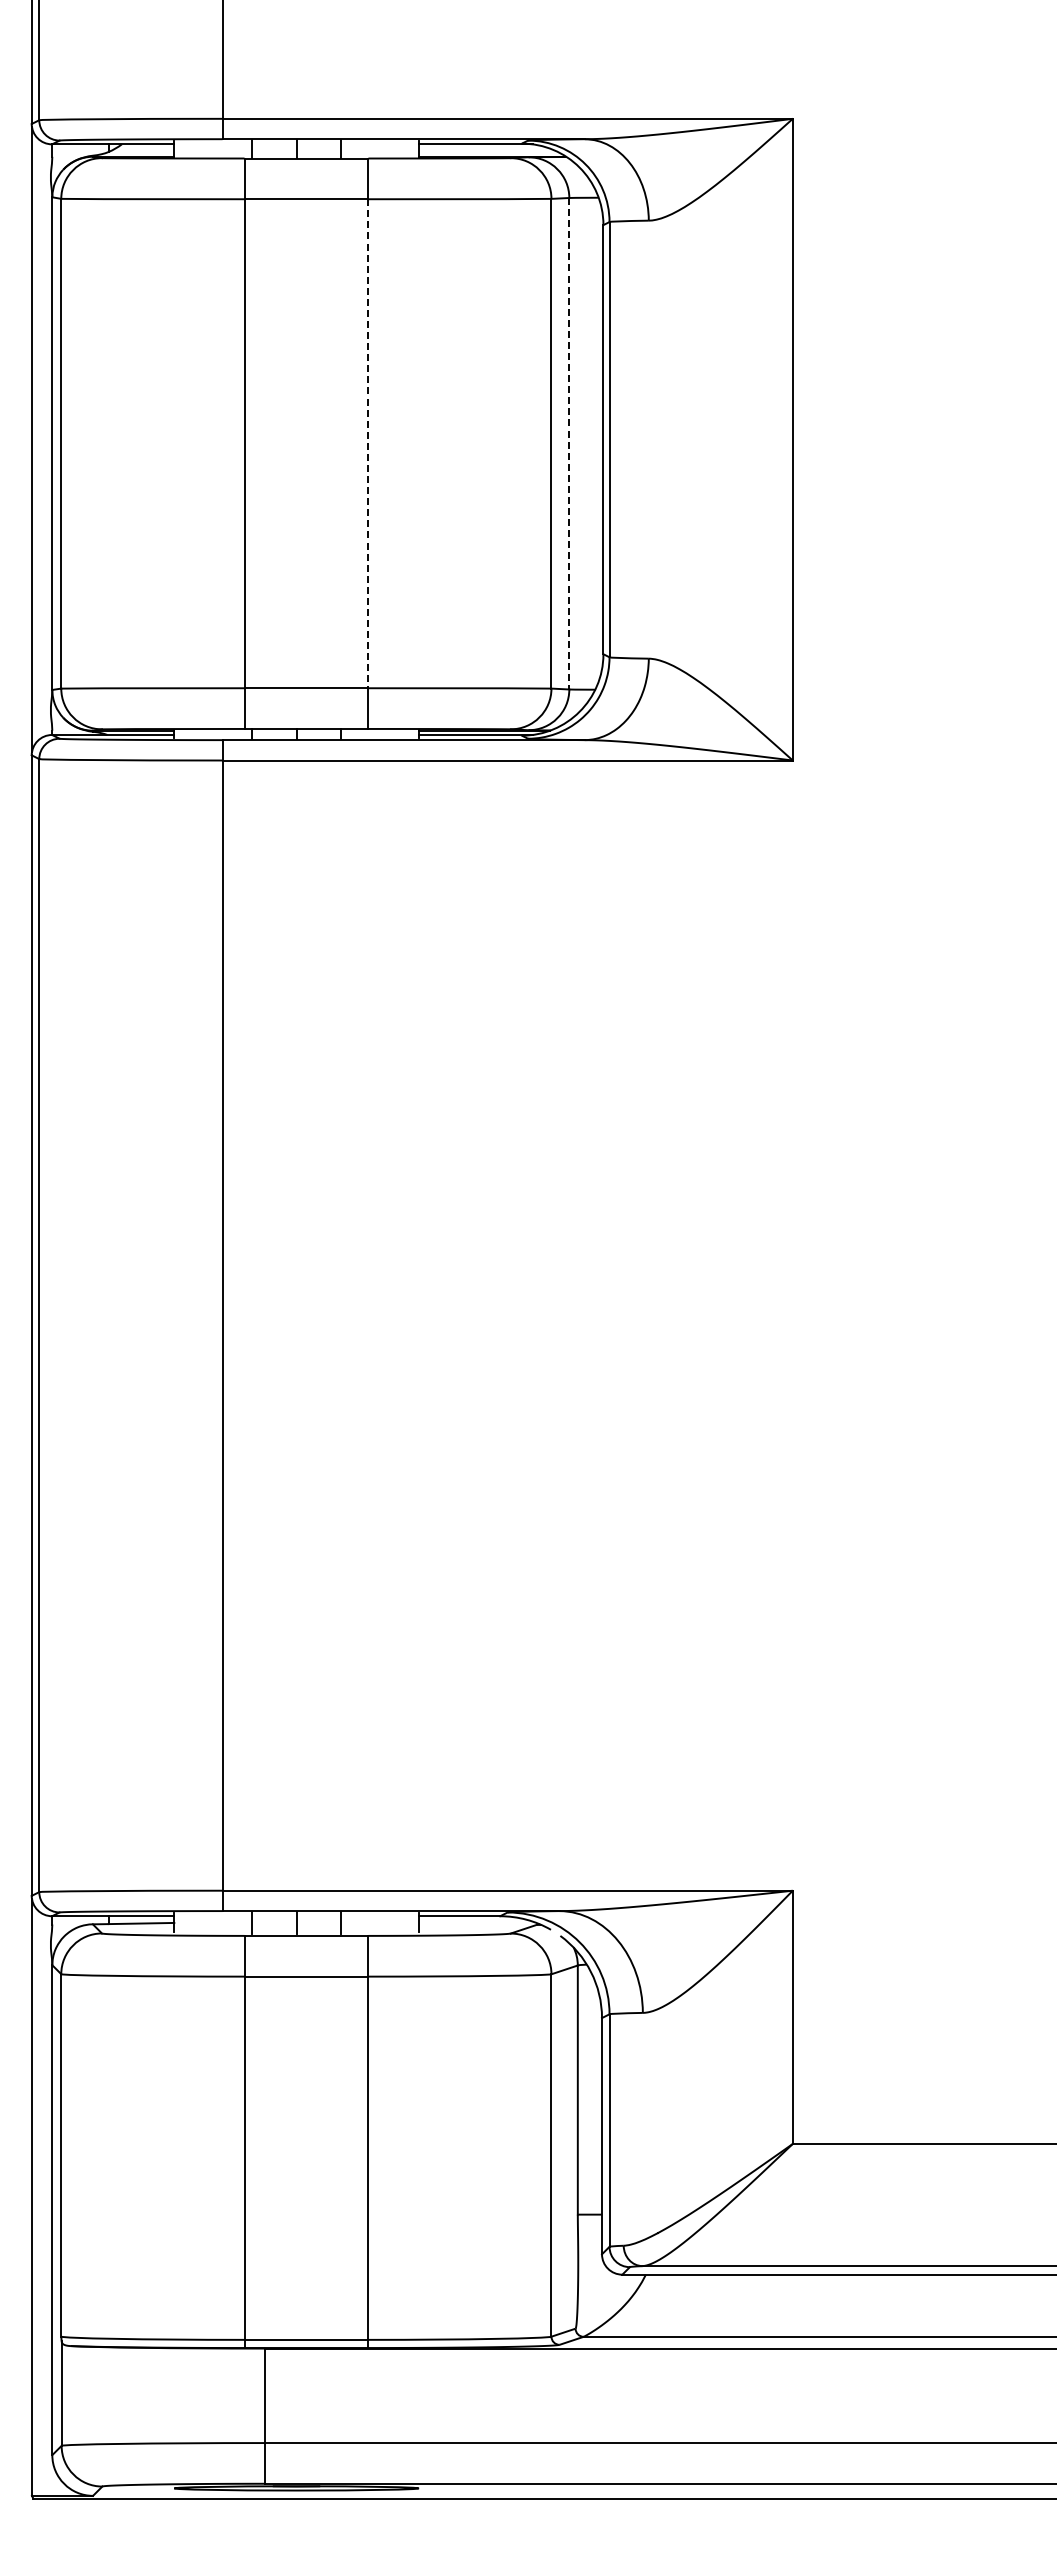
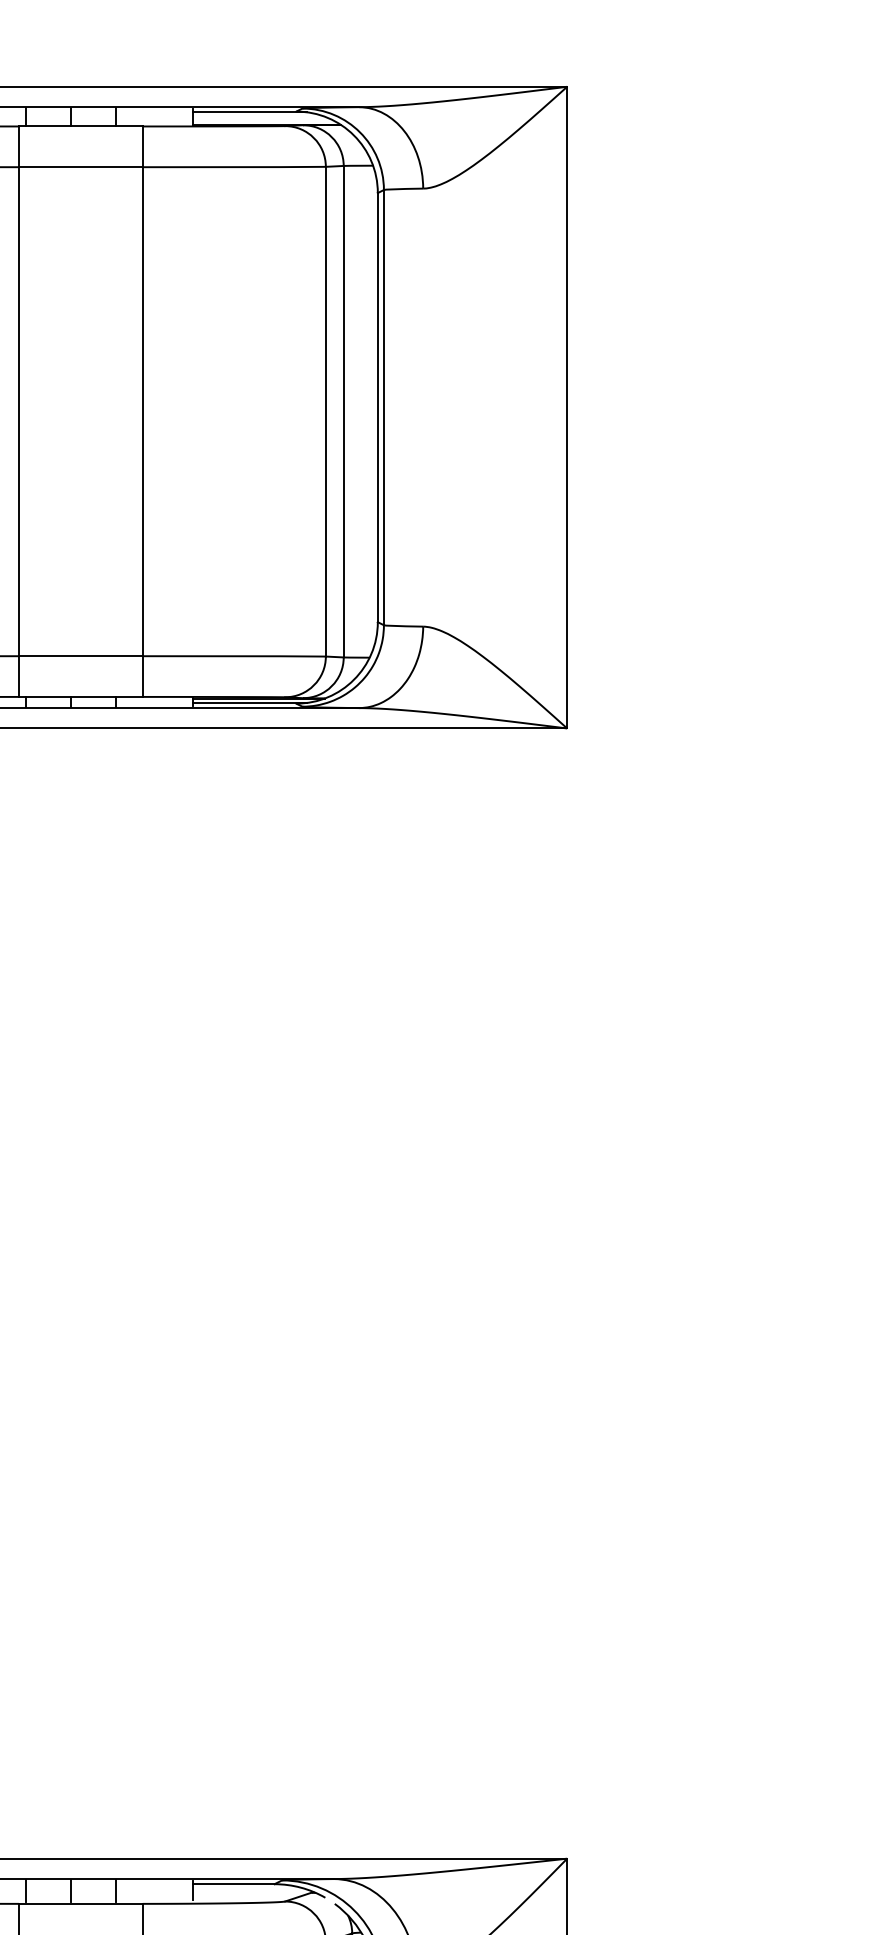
line: (368, 443) -> (142, 411), dashed -> solid
line: (569, 443) -> (343, 411), dashed -> solid

